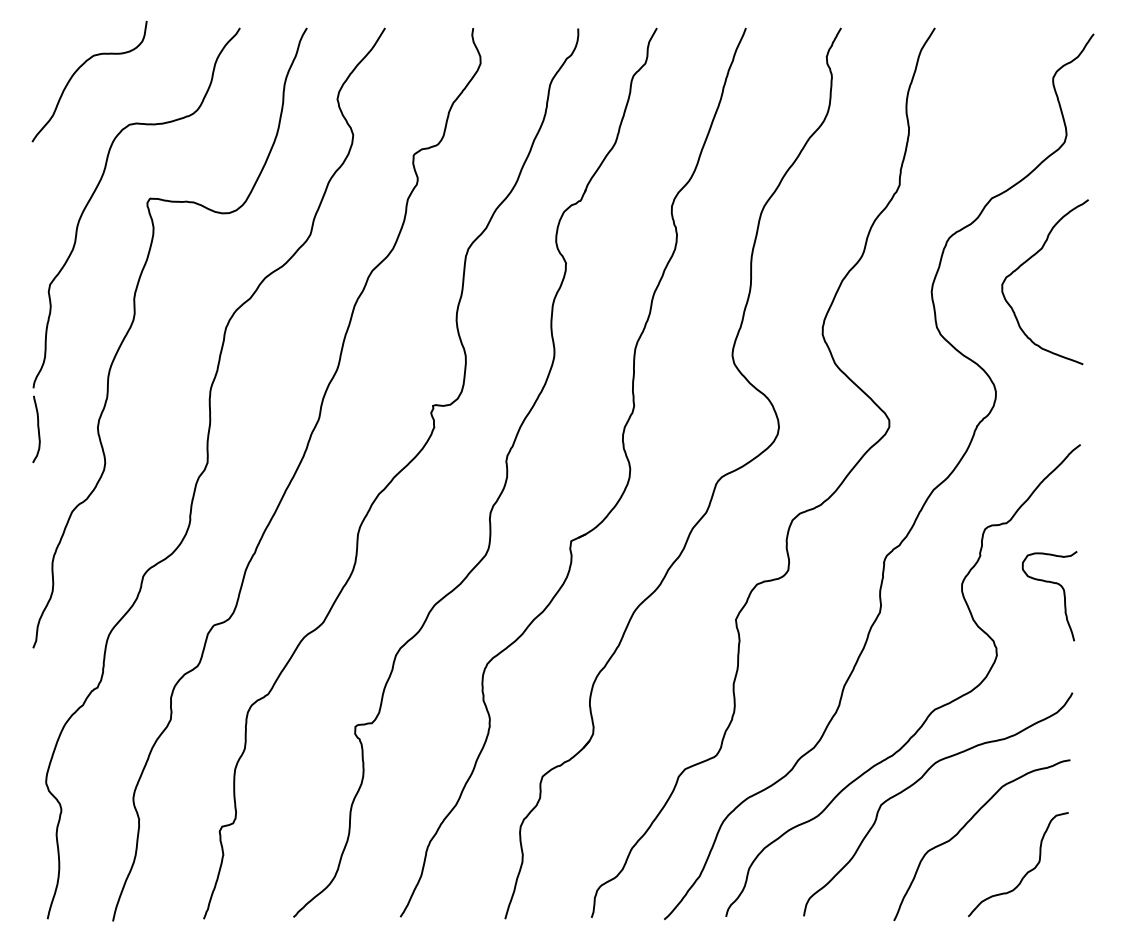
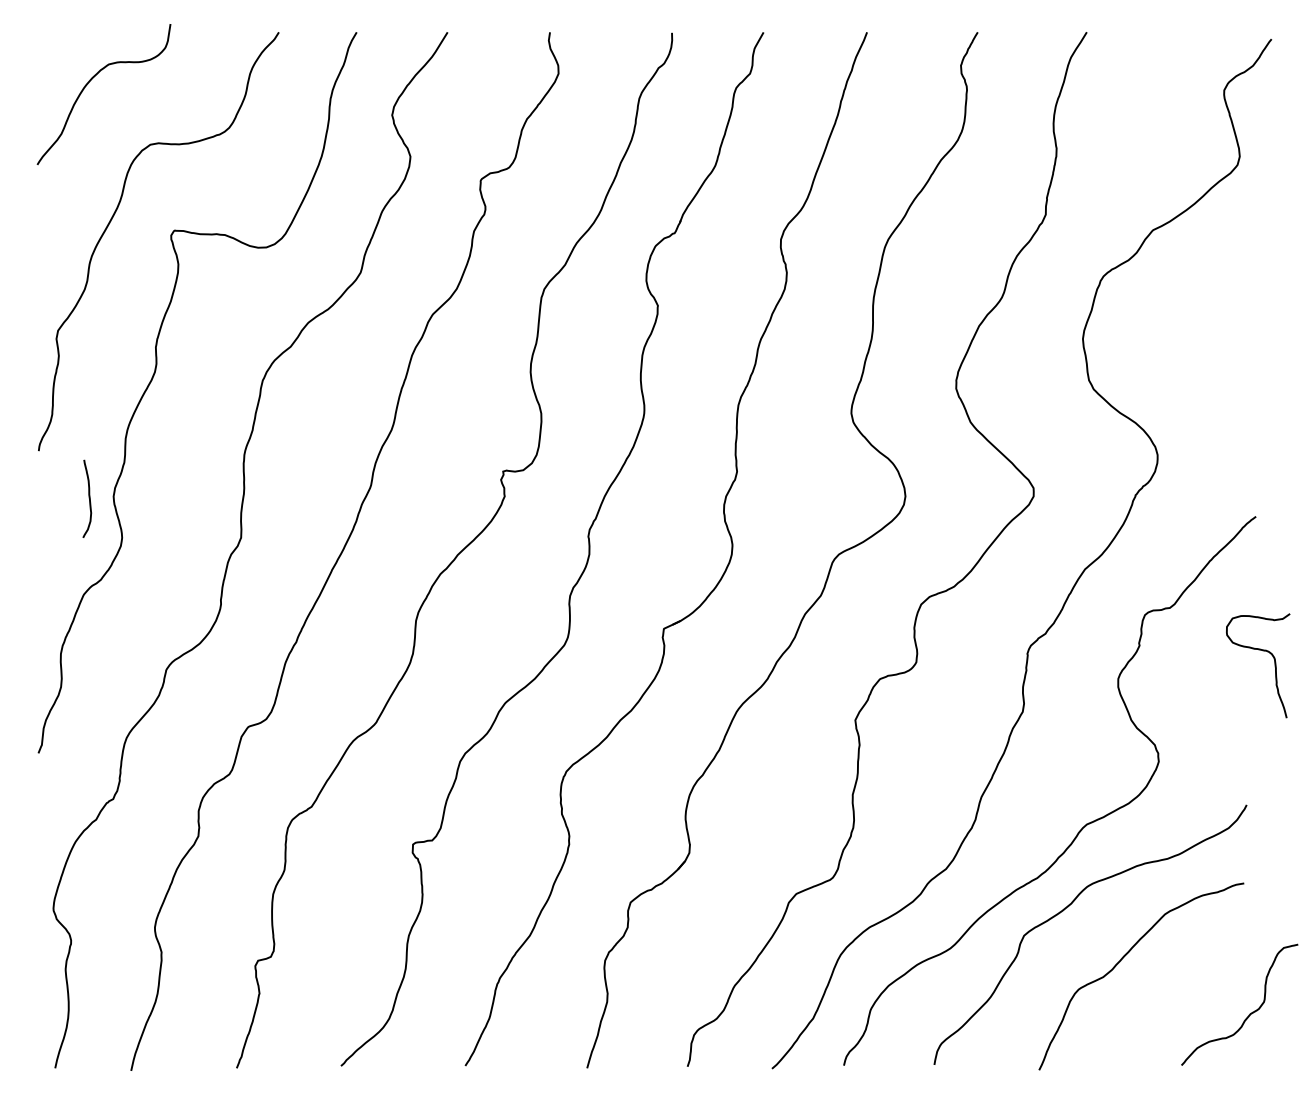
curve: (1026, 262) -> (1193, 304), removed
curve: (37, 429) -> (88, 498), moved
curve: (1053, 583) -> (1262, 651), moved
curve: (1026, 872) -> (1249, 1013), moved

